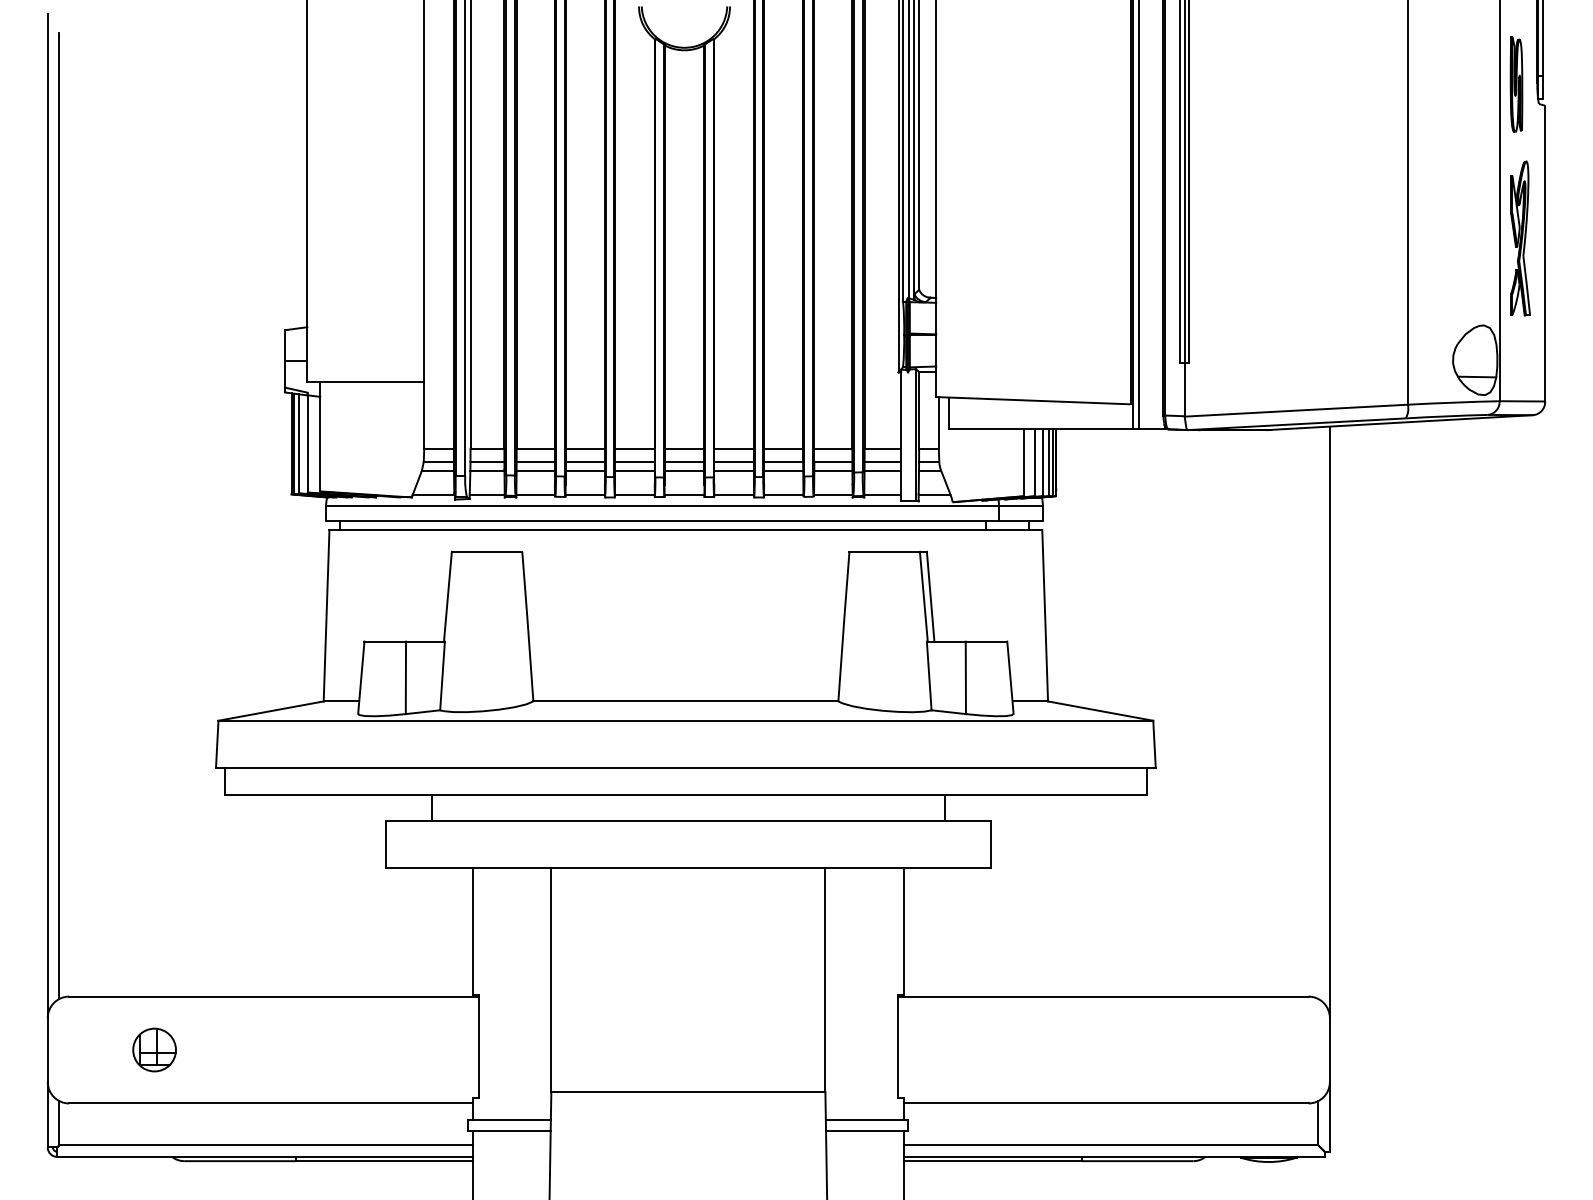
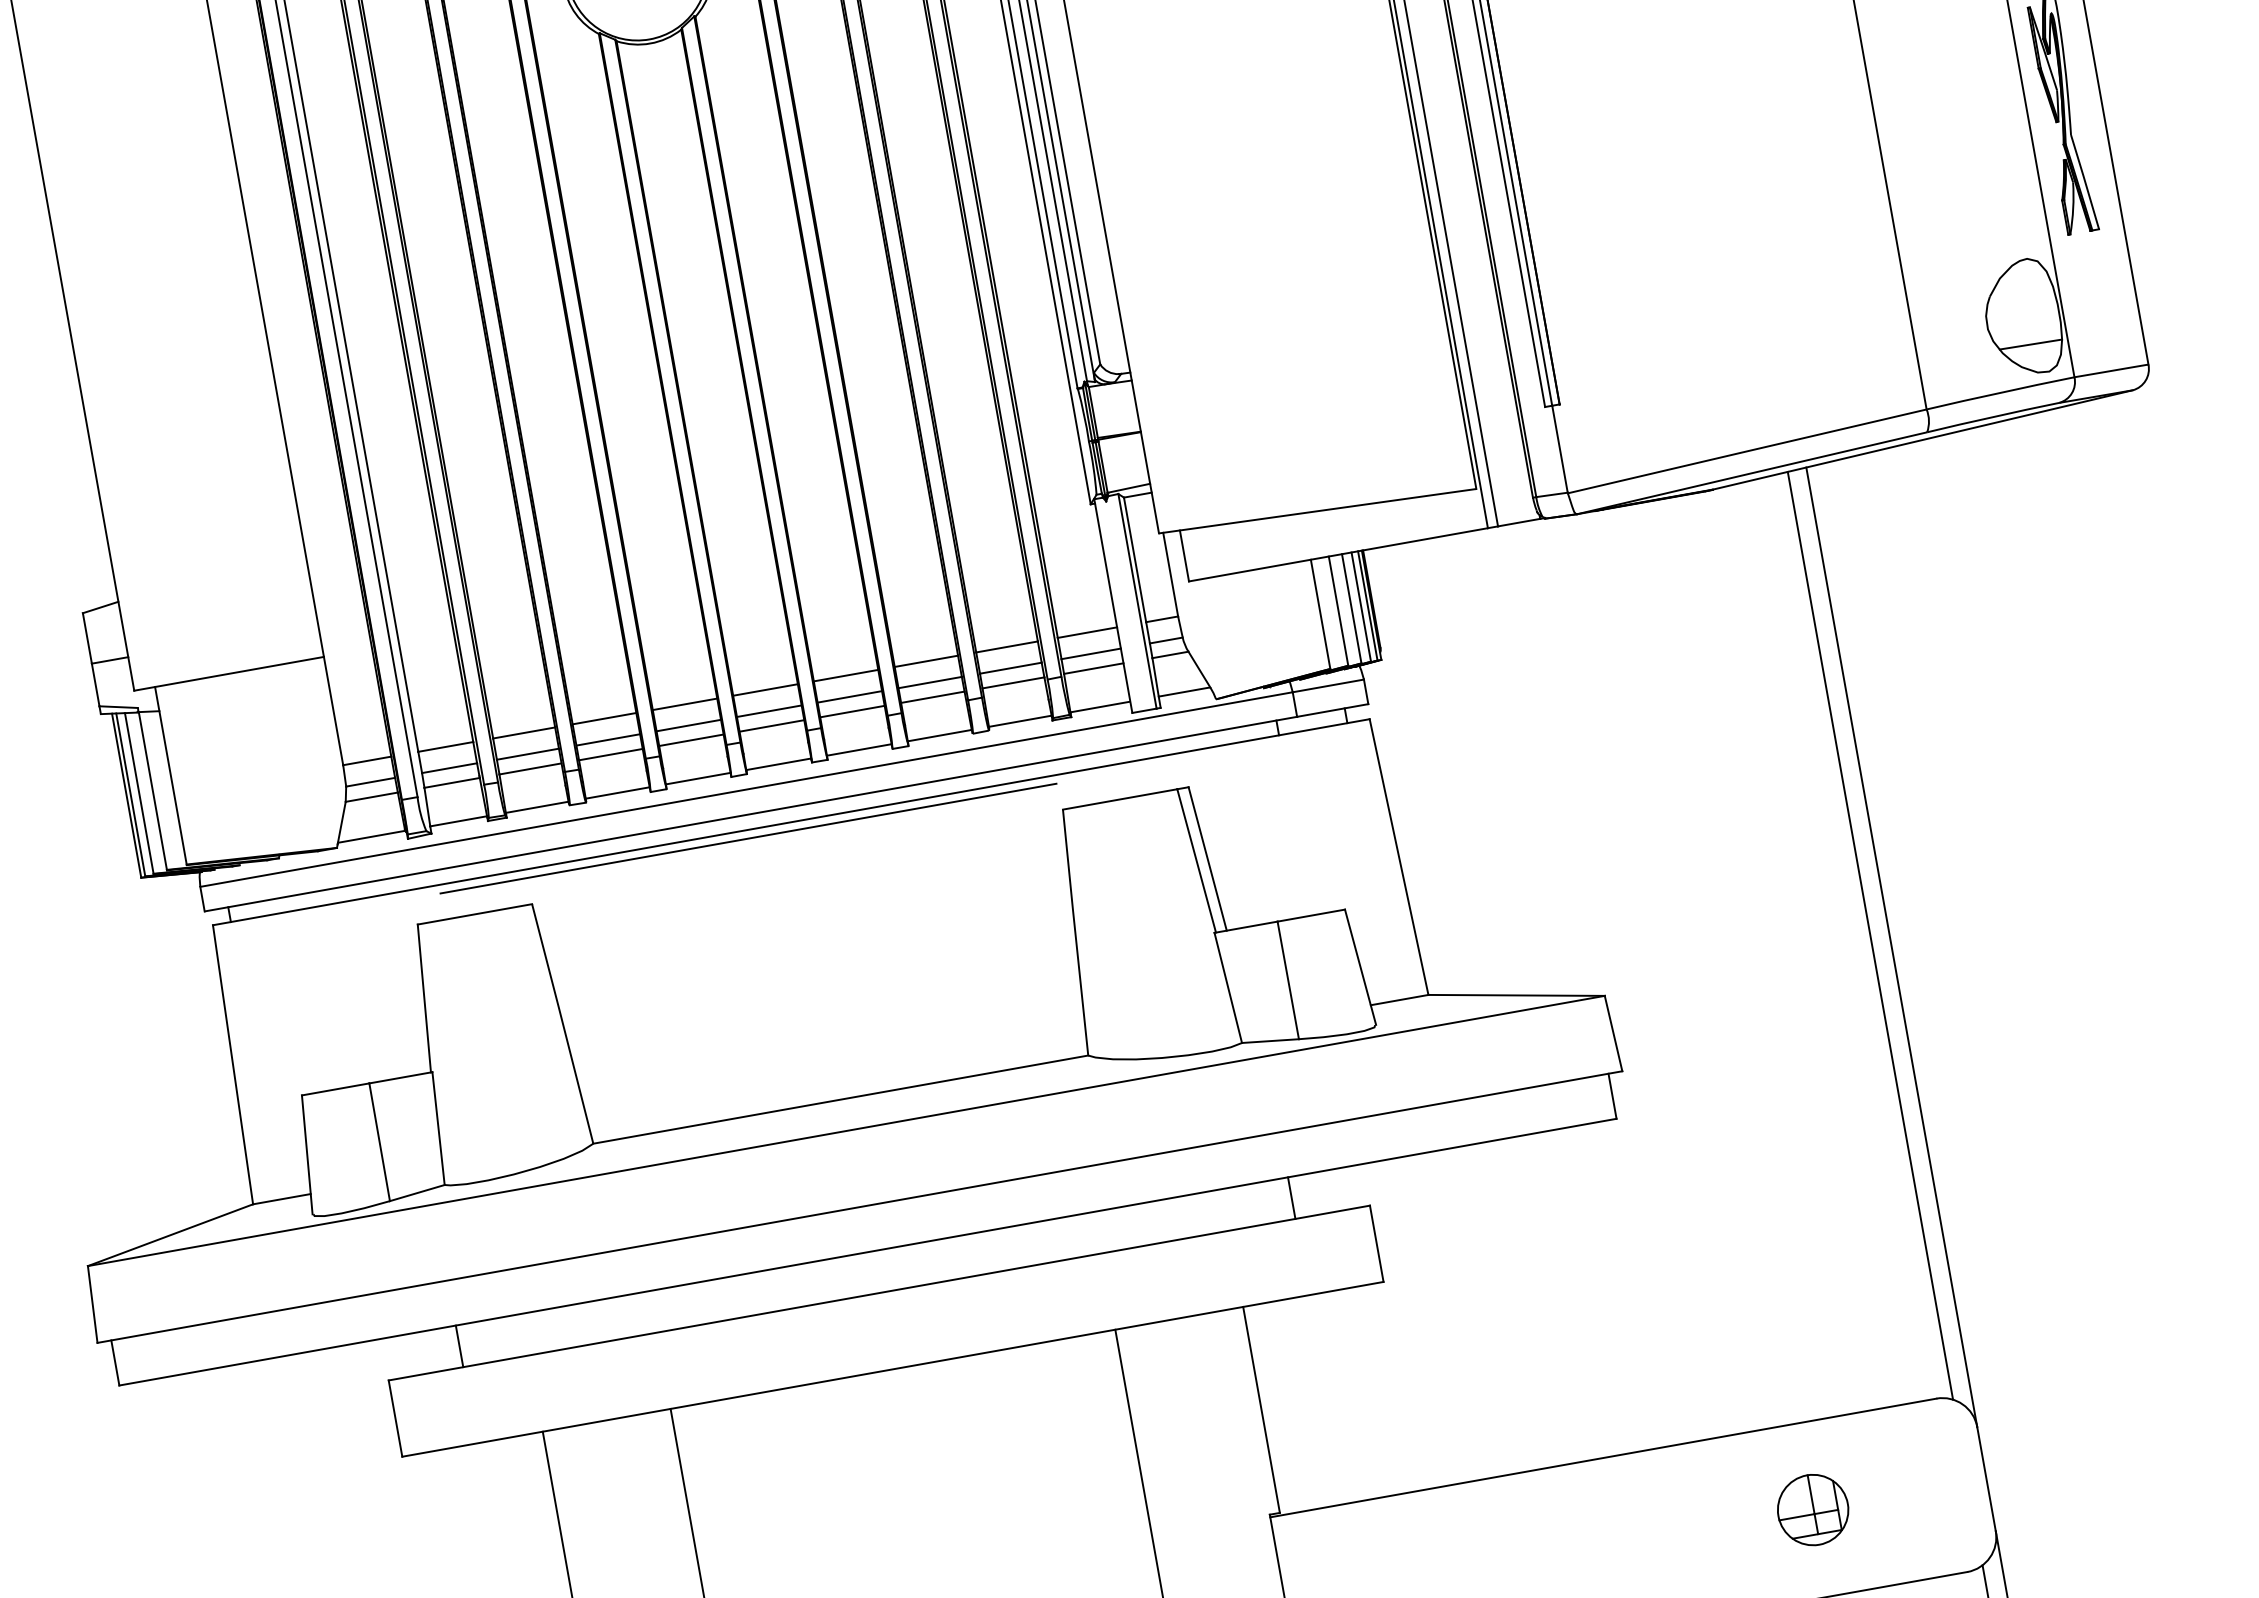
line: (658, 535) -> (748, 838), added
line: (1318, 713) -> (1870, 936), added
part: (1222, 1049) -> (1812, 1509), added

